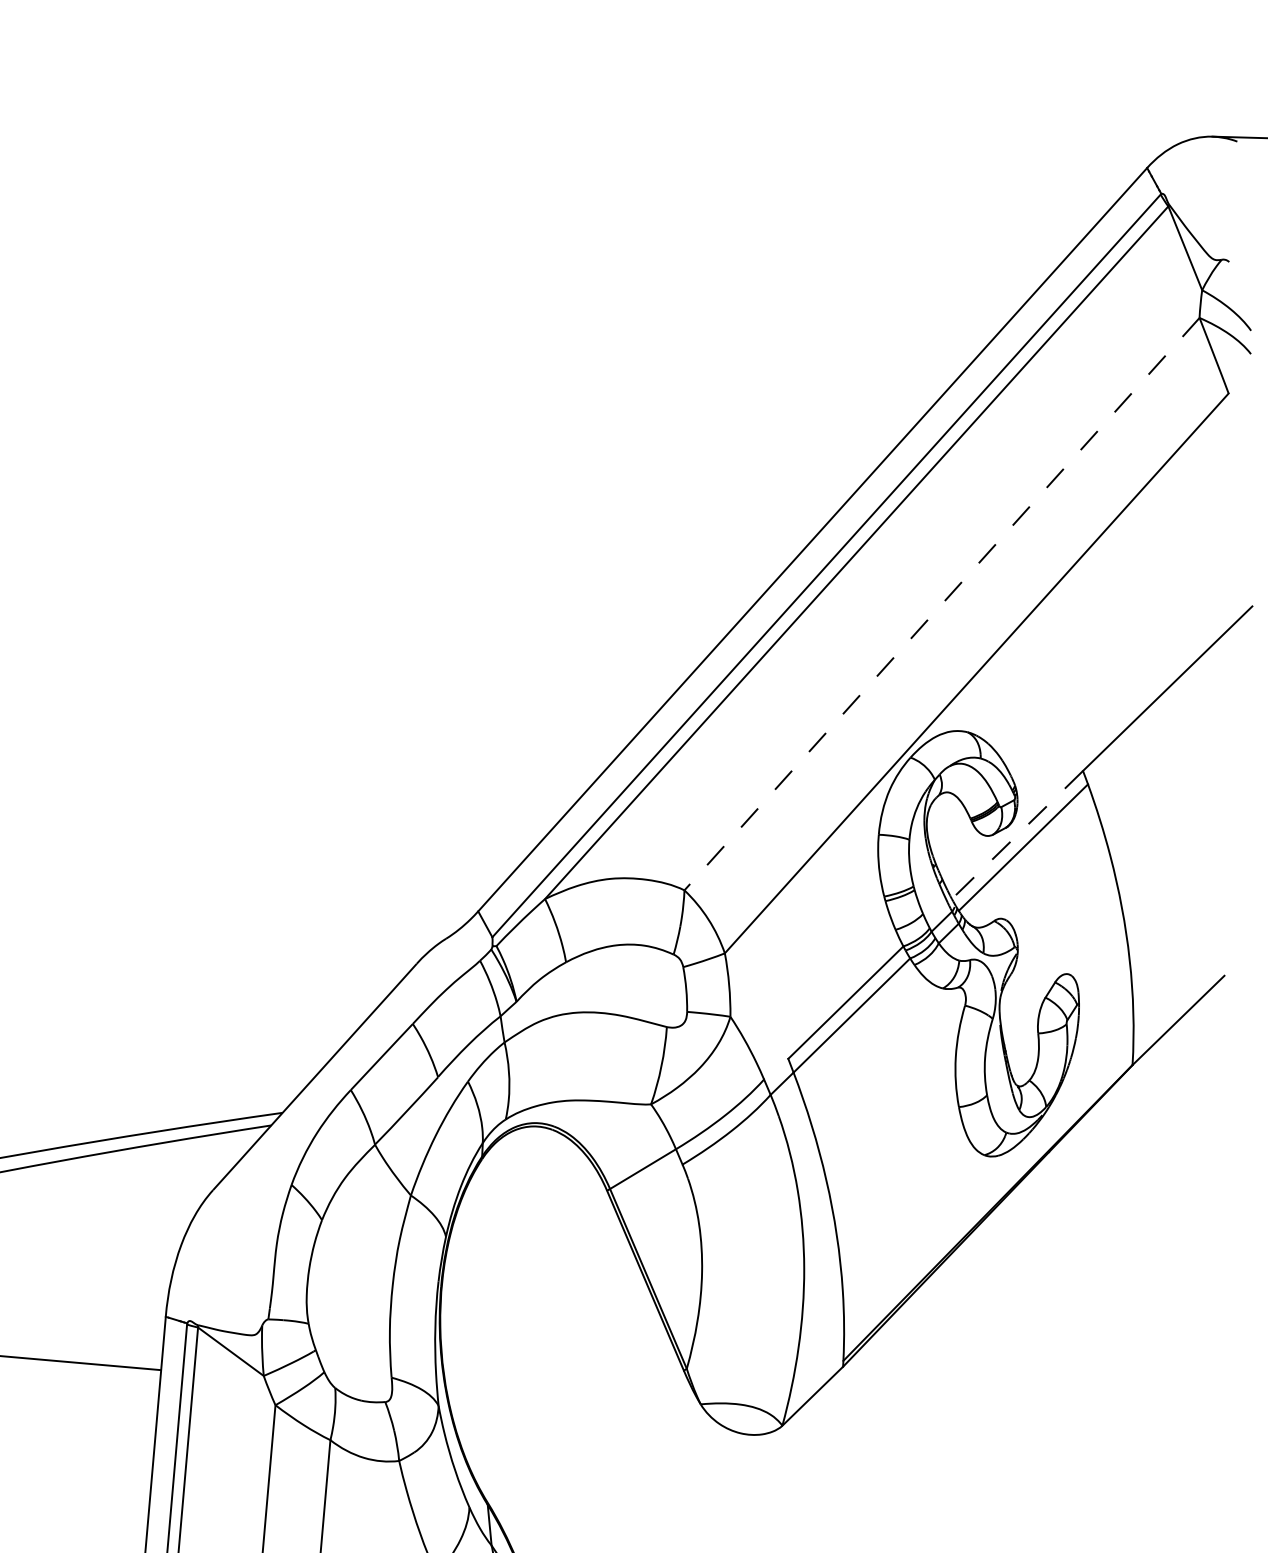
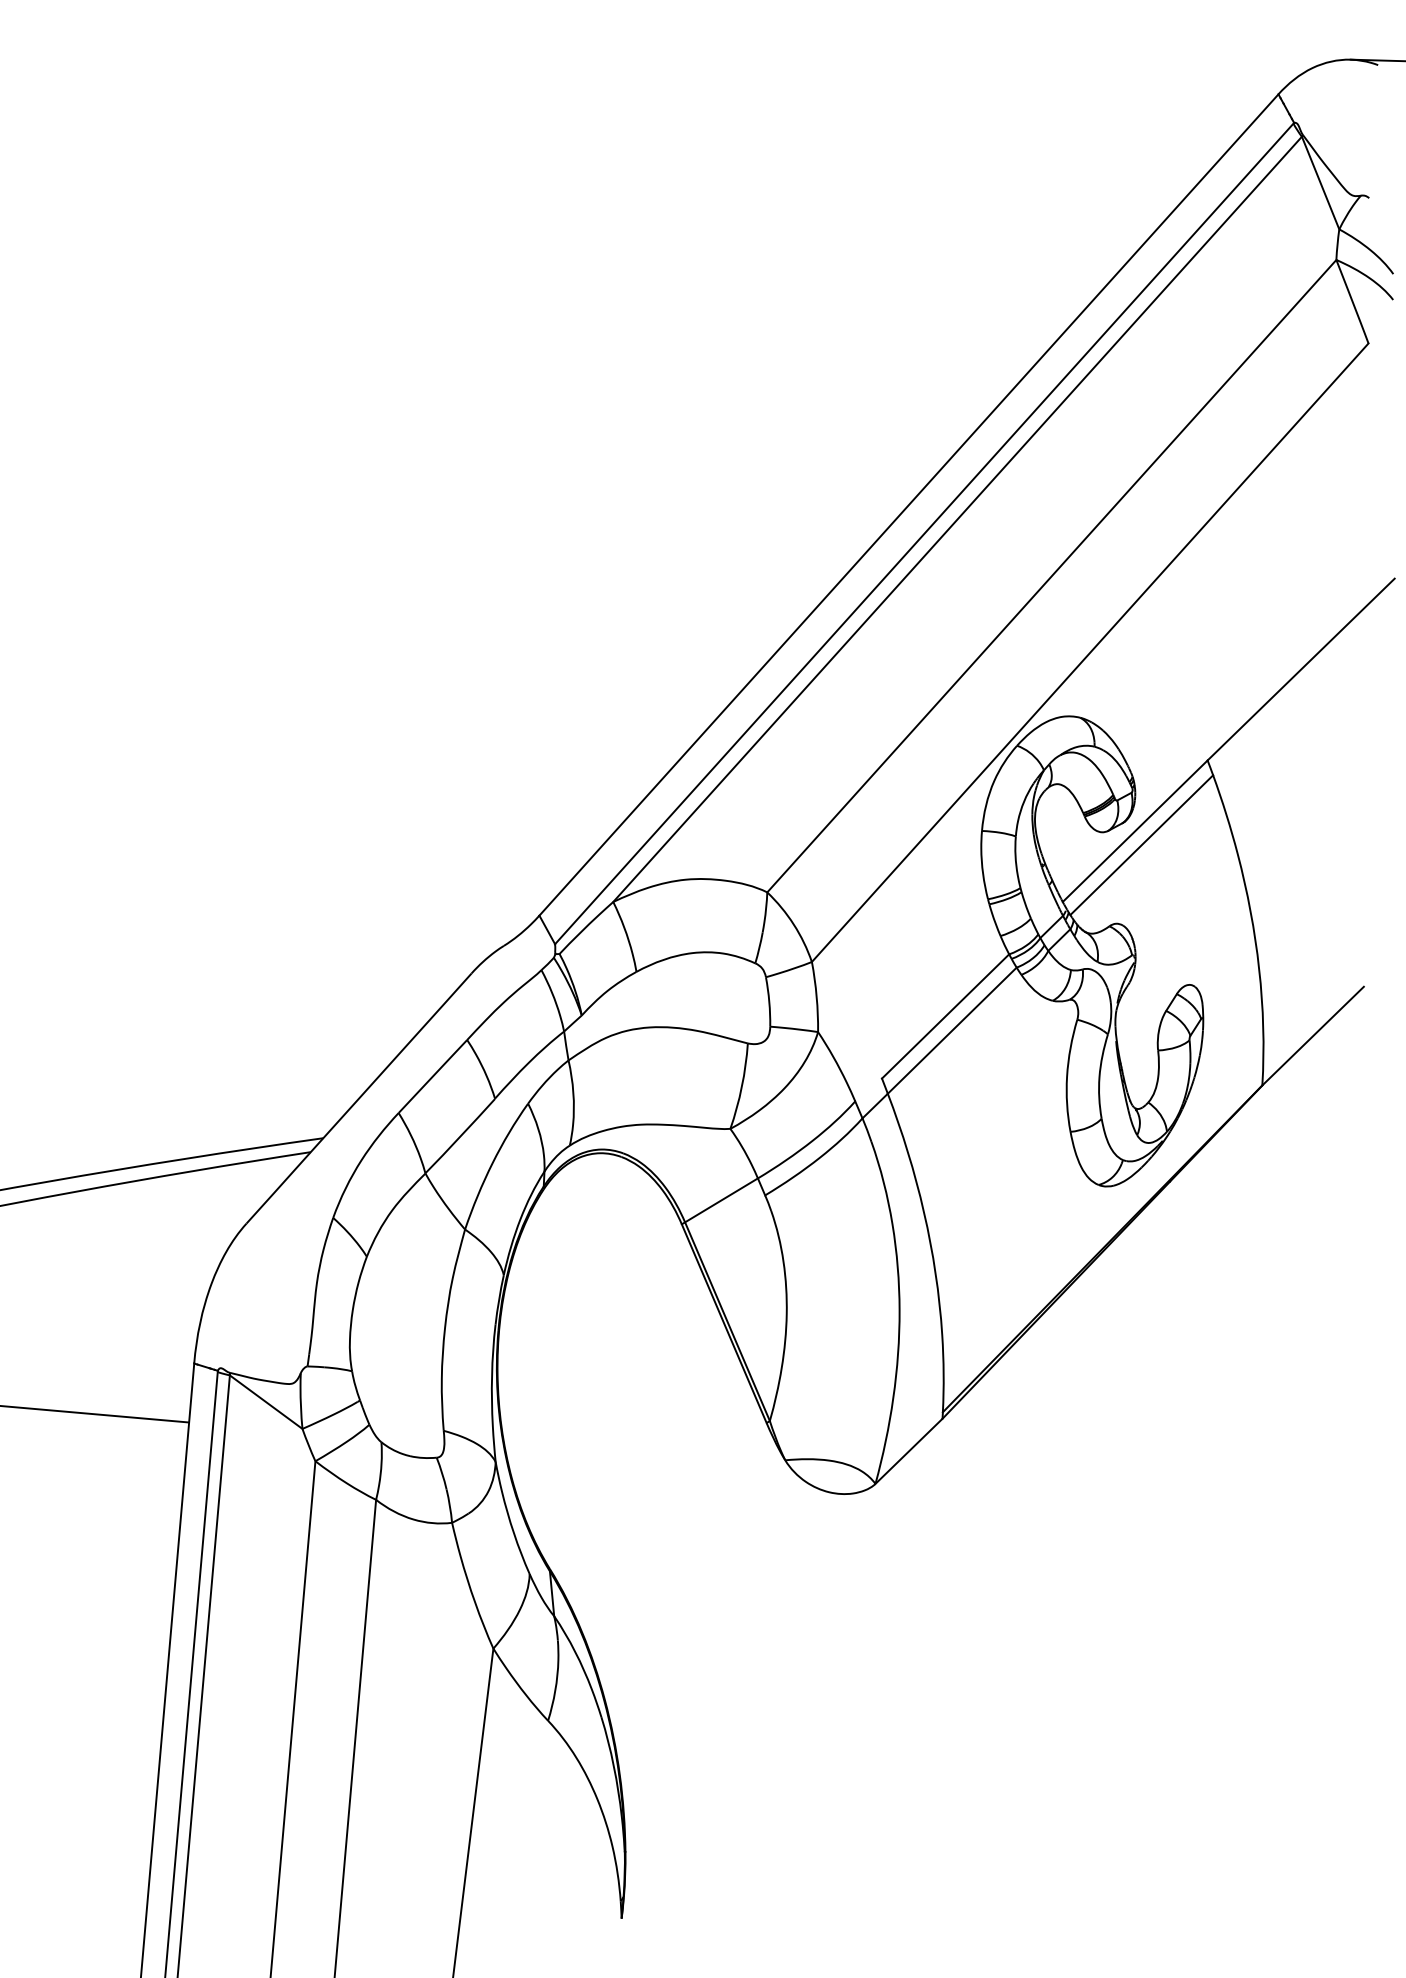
line: (941, 604) -> (1051, 576), dashed -> solid
line: (1016, 835) -> (1134, 831), dashed -> solid

